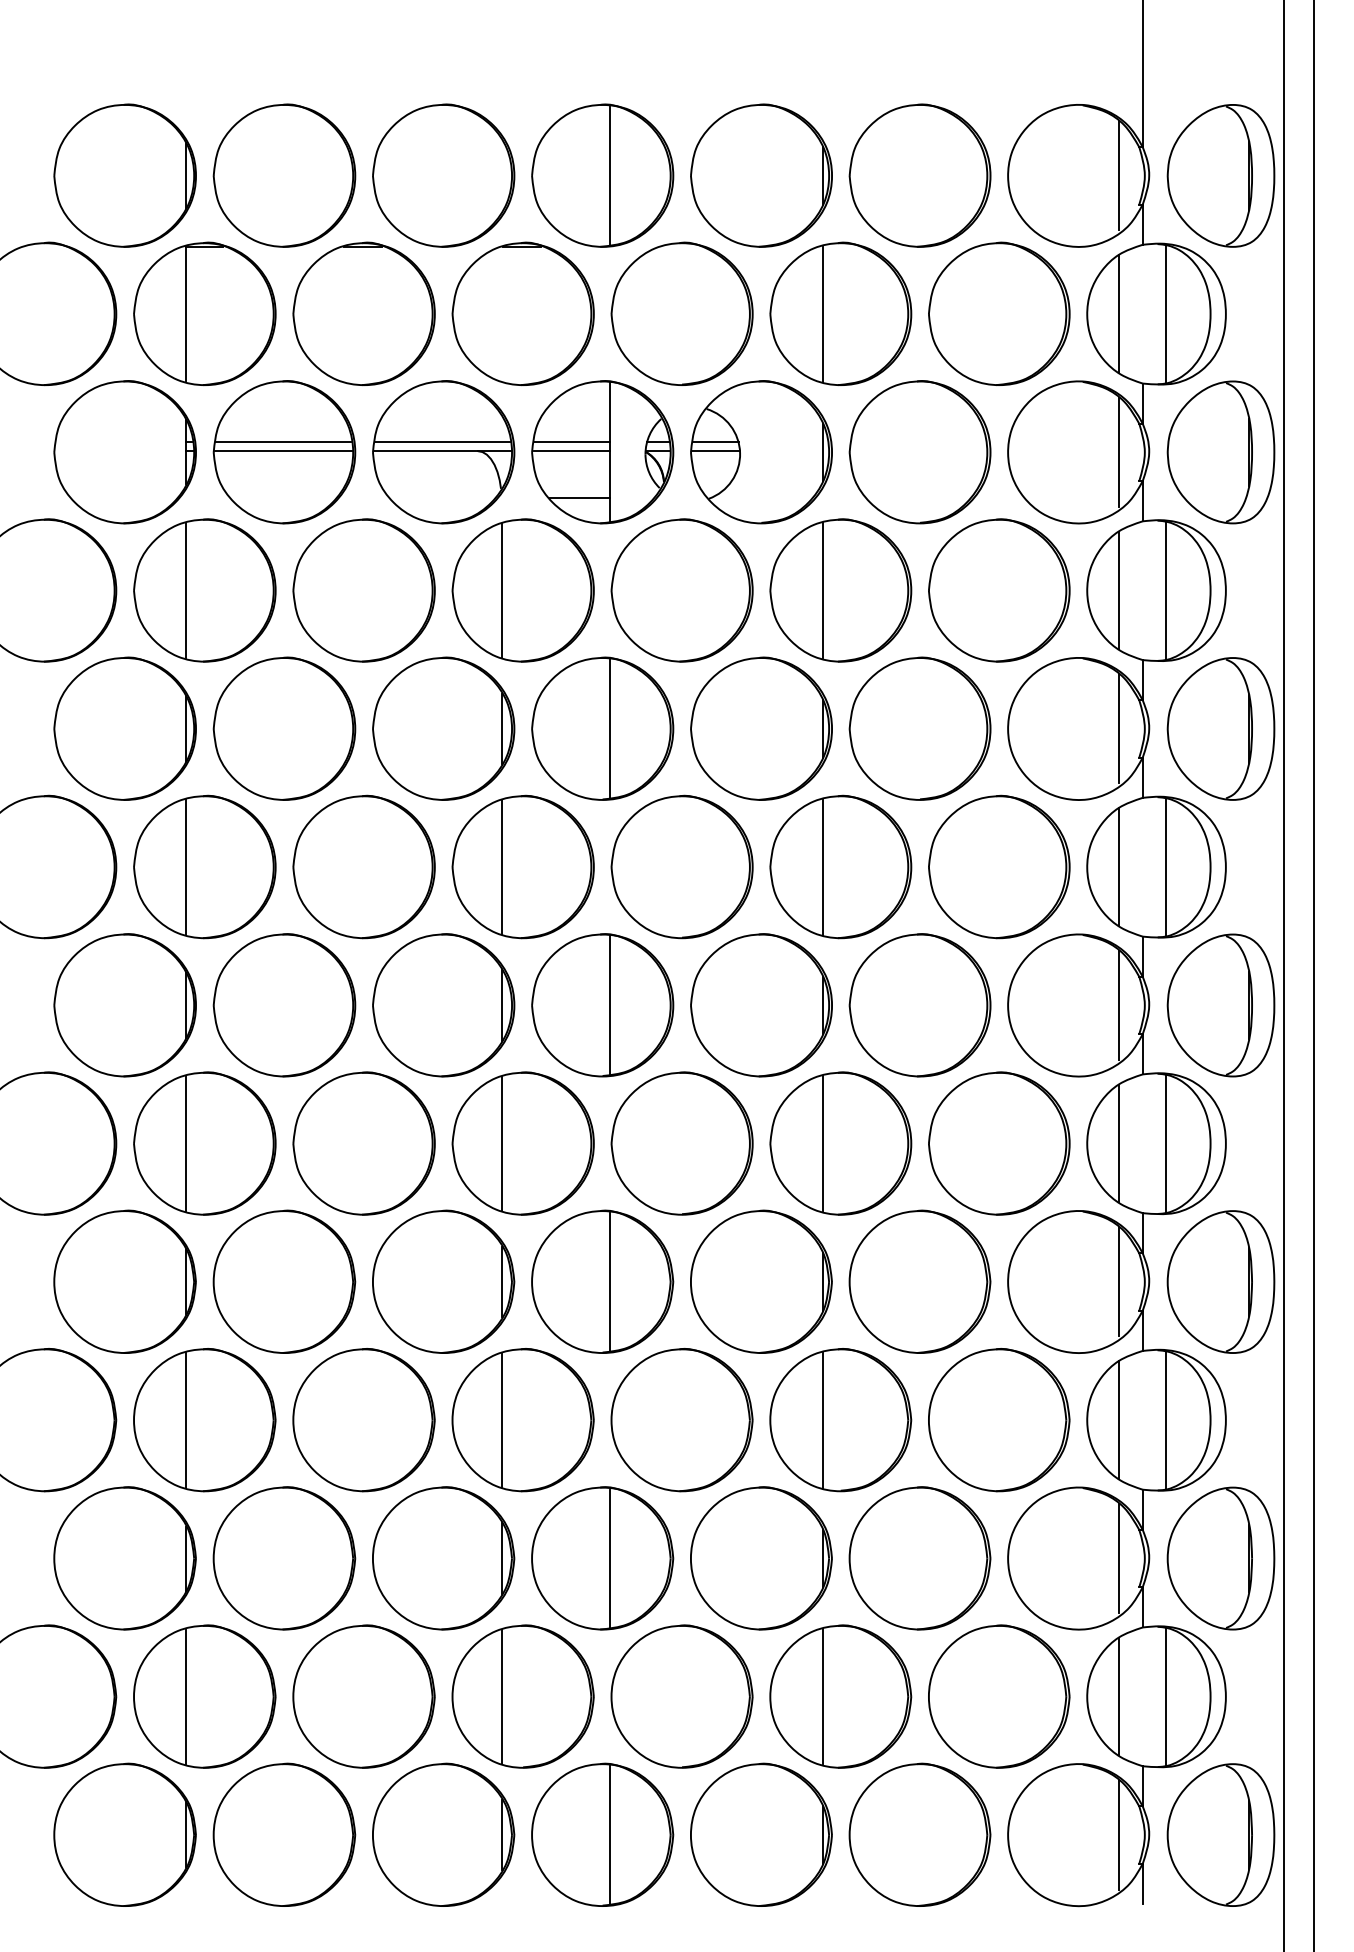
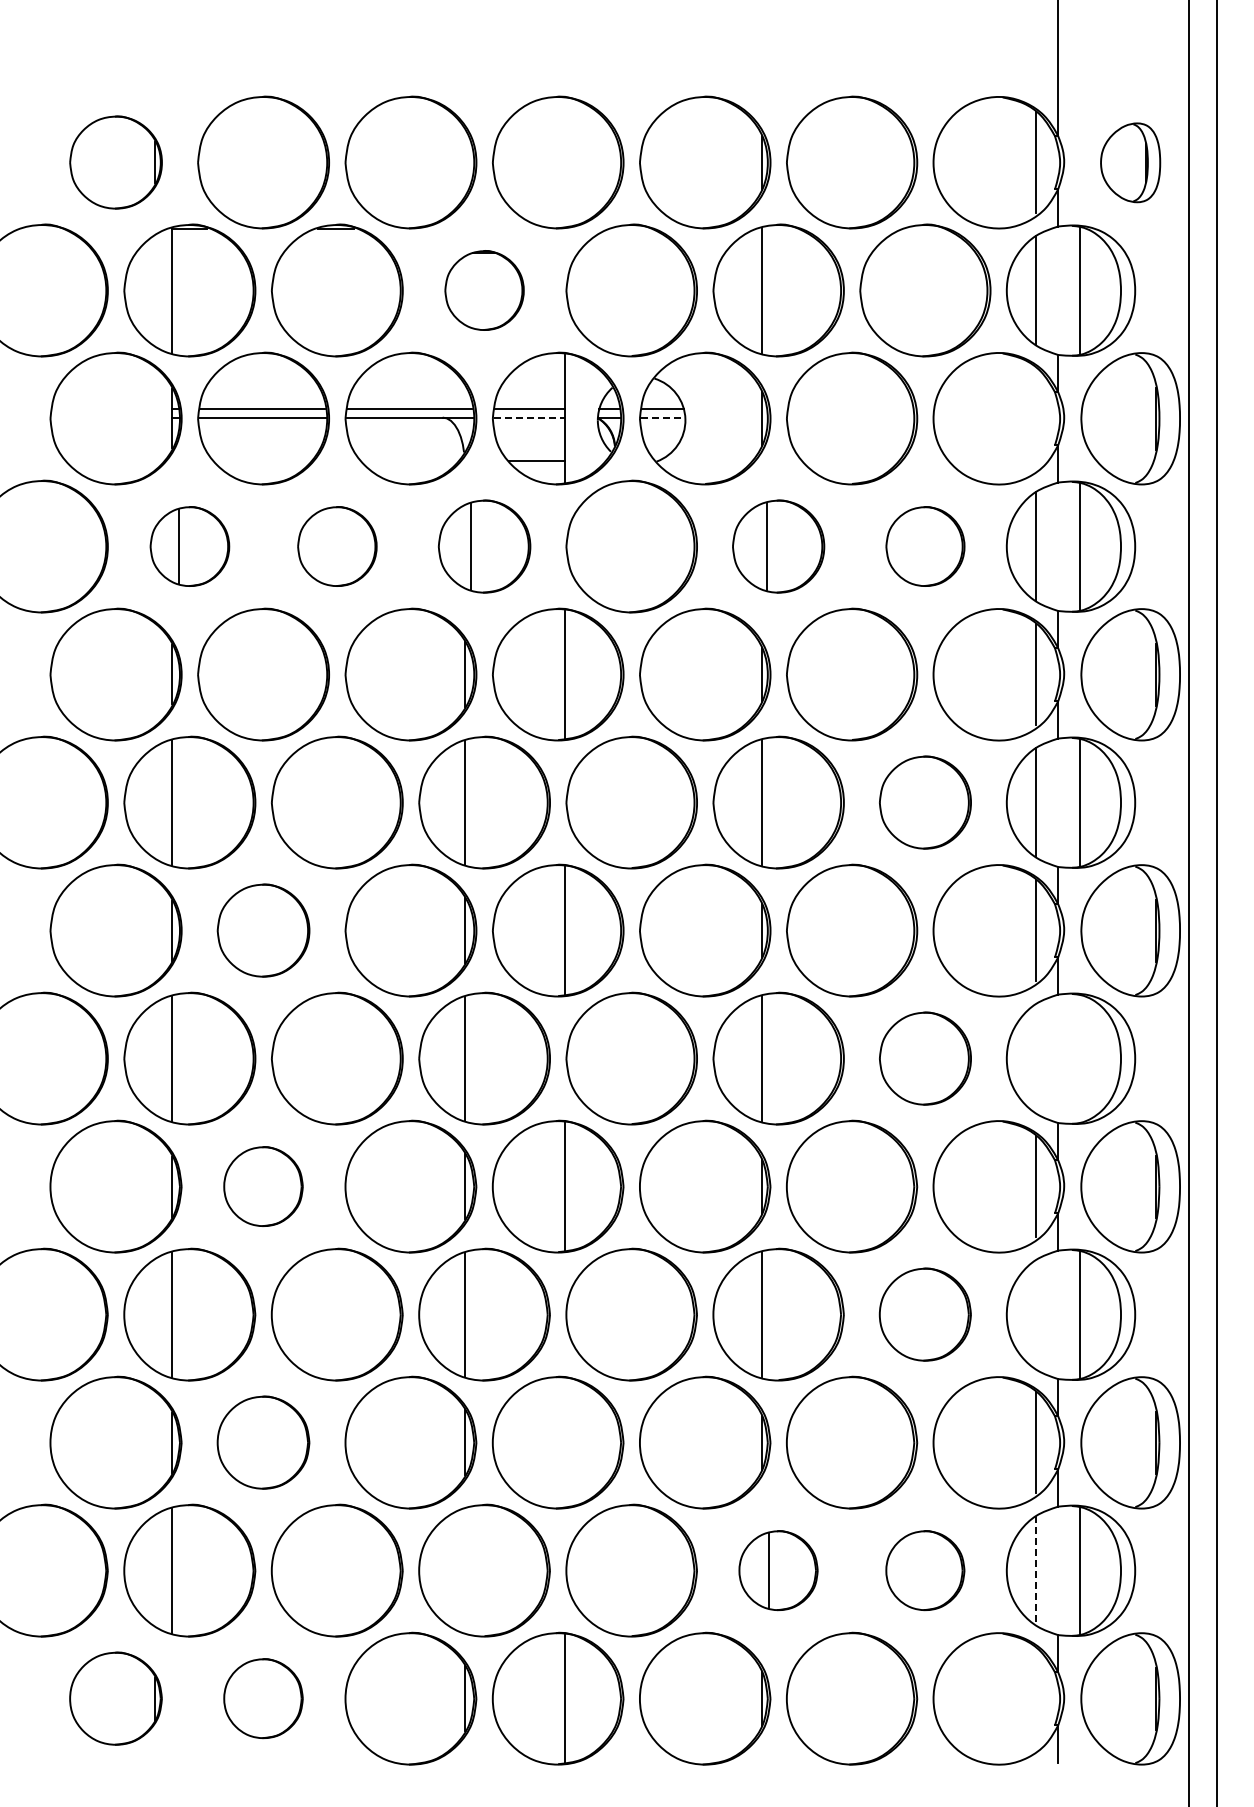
part: (124, 175) -> (115, 162), size x0.7
line: (609, 175) -> (564, 162), removed
part: (1220, 175) -> (1130, 162), size x0.6
part: (523, 313) -> (484, 290), size x0.6
line: (572, 451) -> (530, 417), solid -> dashed
line: (716, 451) -> (663, 417), solid -> dashed
line: (1118, 452) -> (1035, 418), removed
part: (204, 590) -> (189, 546), size x0.6
part: (364, 590) -> (337, 546), size x0.6
part: (523, 590) -> (484, 546), size x0.7
part: (840, 590) -> (778, 546), size x0.7
part: (999, 590) -> (925, 546), size x0.6
part: (999, 866) -> (925, 802), size x0.7
part: (284, 1005) -> (263, 930), size x0.7
part: (999, 1143) -> (925, 1058), size x0.7
line: (1118, 1143) -> (1035, 1058), removed
line: (1165, 1143) -> (1079, 1058), removed
part: (284, 1281) -> (263, 1186), size x0.6
part: (999, 1419) -> (925, 1314), size x0.7
line: (1118, 1419) -> (1035, 1314), removed
part: (284, 1558) -> (263, 1442), size x0.7
line: (609, 1558) -> (564, 1442), removed
line: (501, 1696) -> (464, 1570), removed
part: (840, 1696) -> (778, 1570), size x0.6
part: (999, 1696) -> (925, 1570), size x0.6
line: (1118, 1697) -> (1035, 1571), solid -> dashed
part: (124, 1834) -> (115, 1698), size x0.7
part: (284, 1834) -> (263, 1698), size x0.6
line: (1118, 1834) -> (1035, 1698), removed

